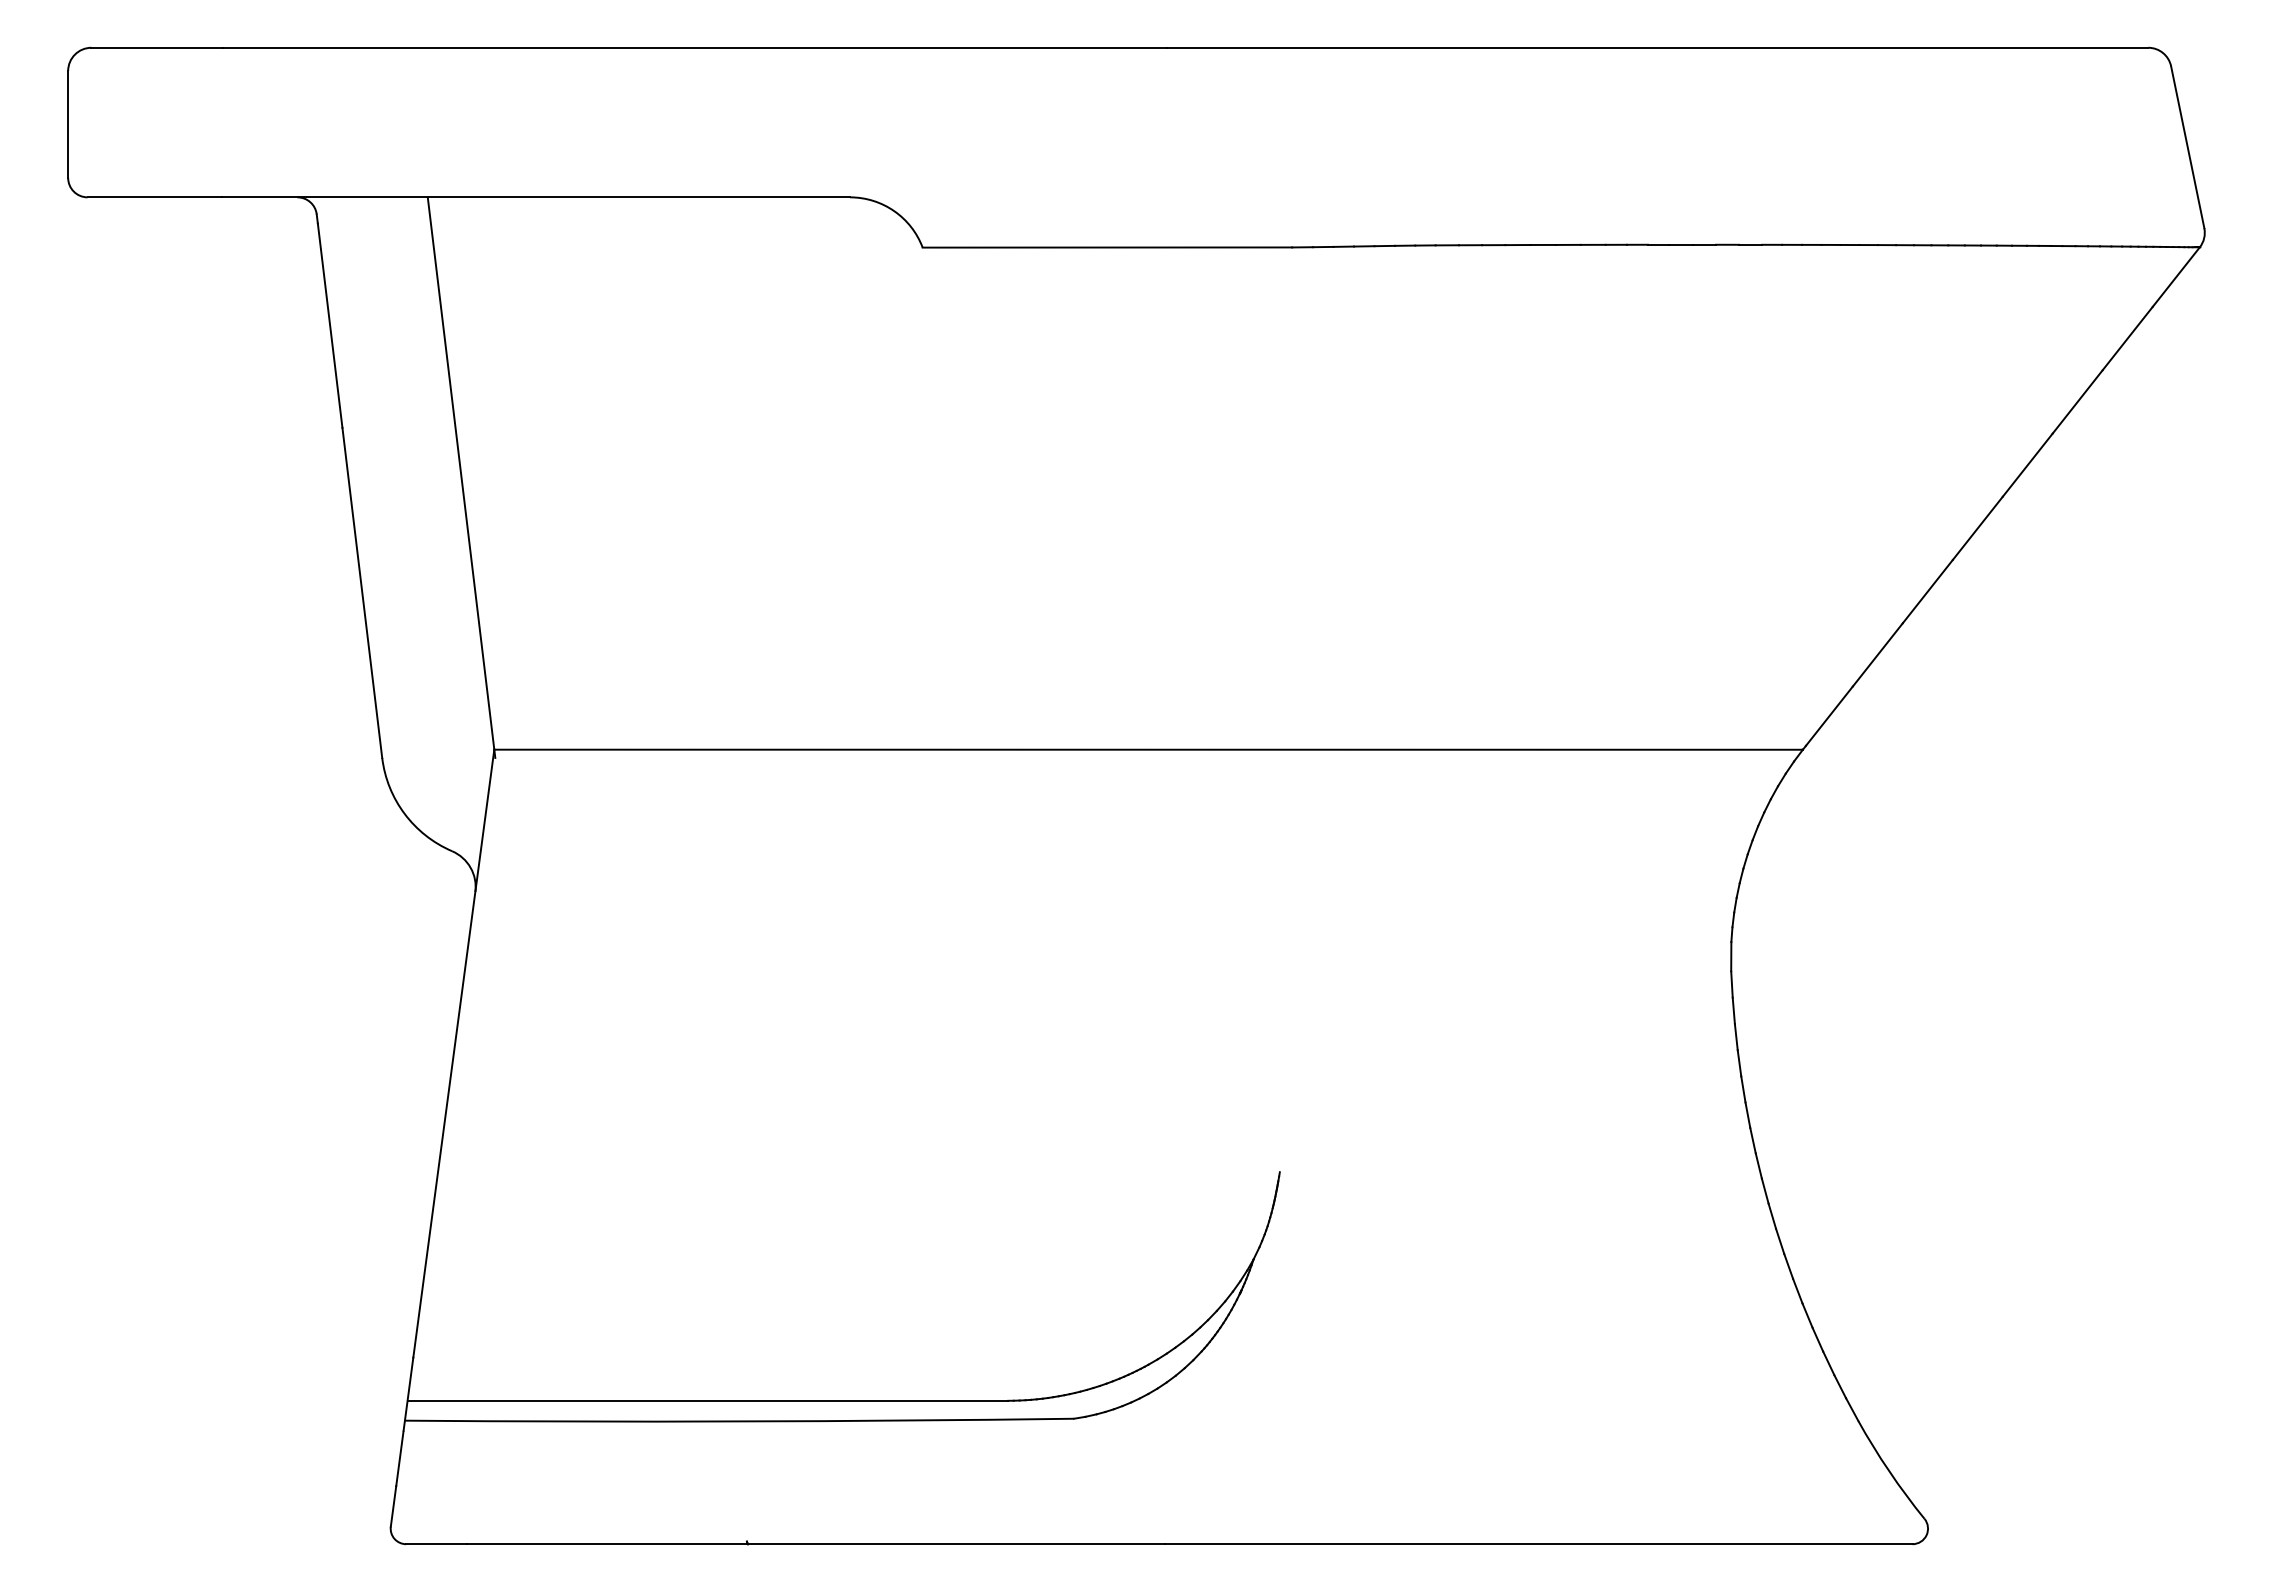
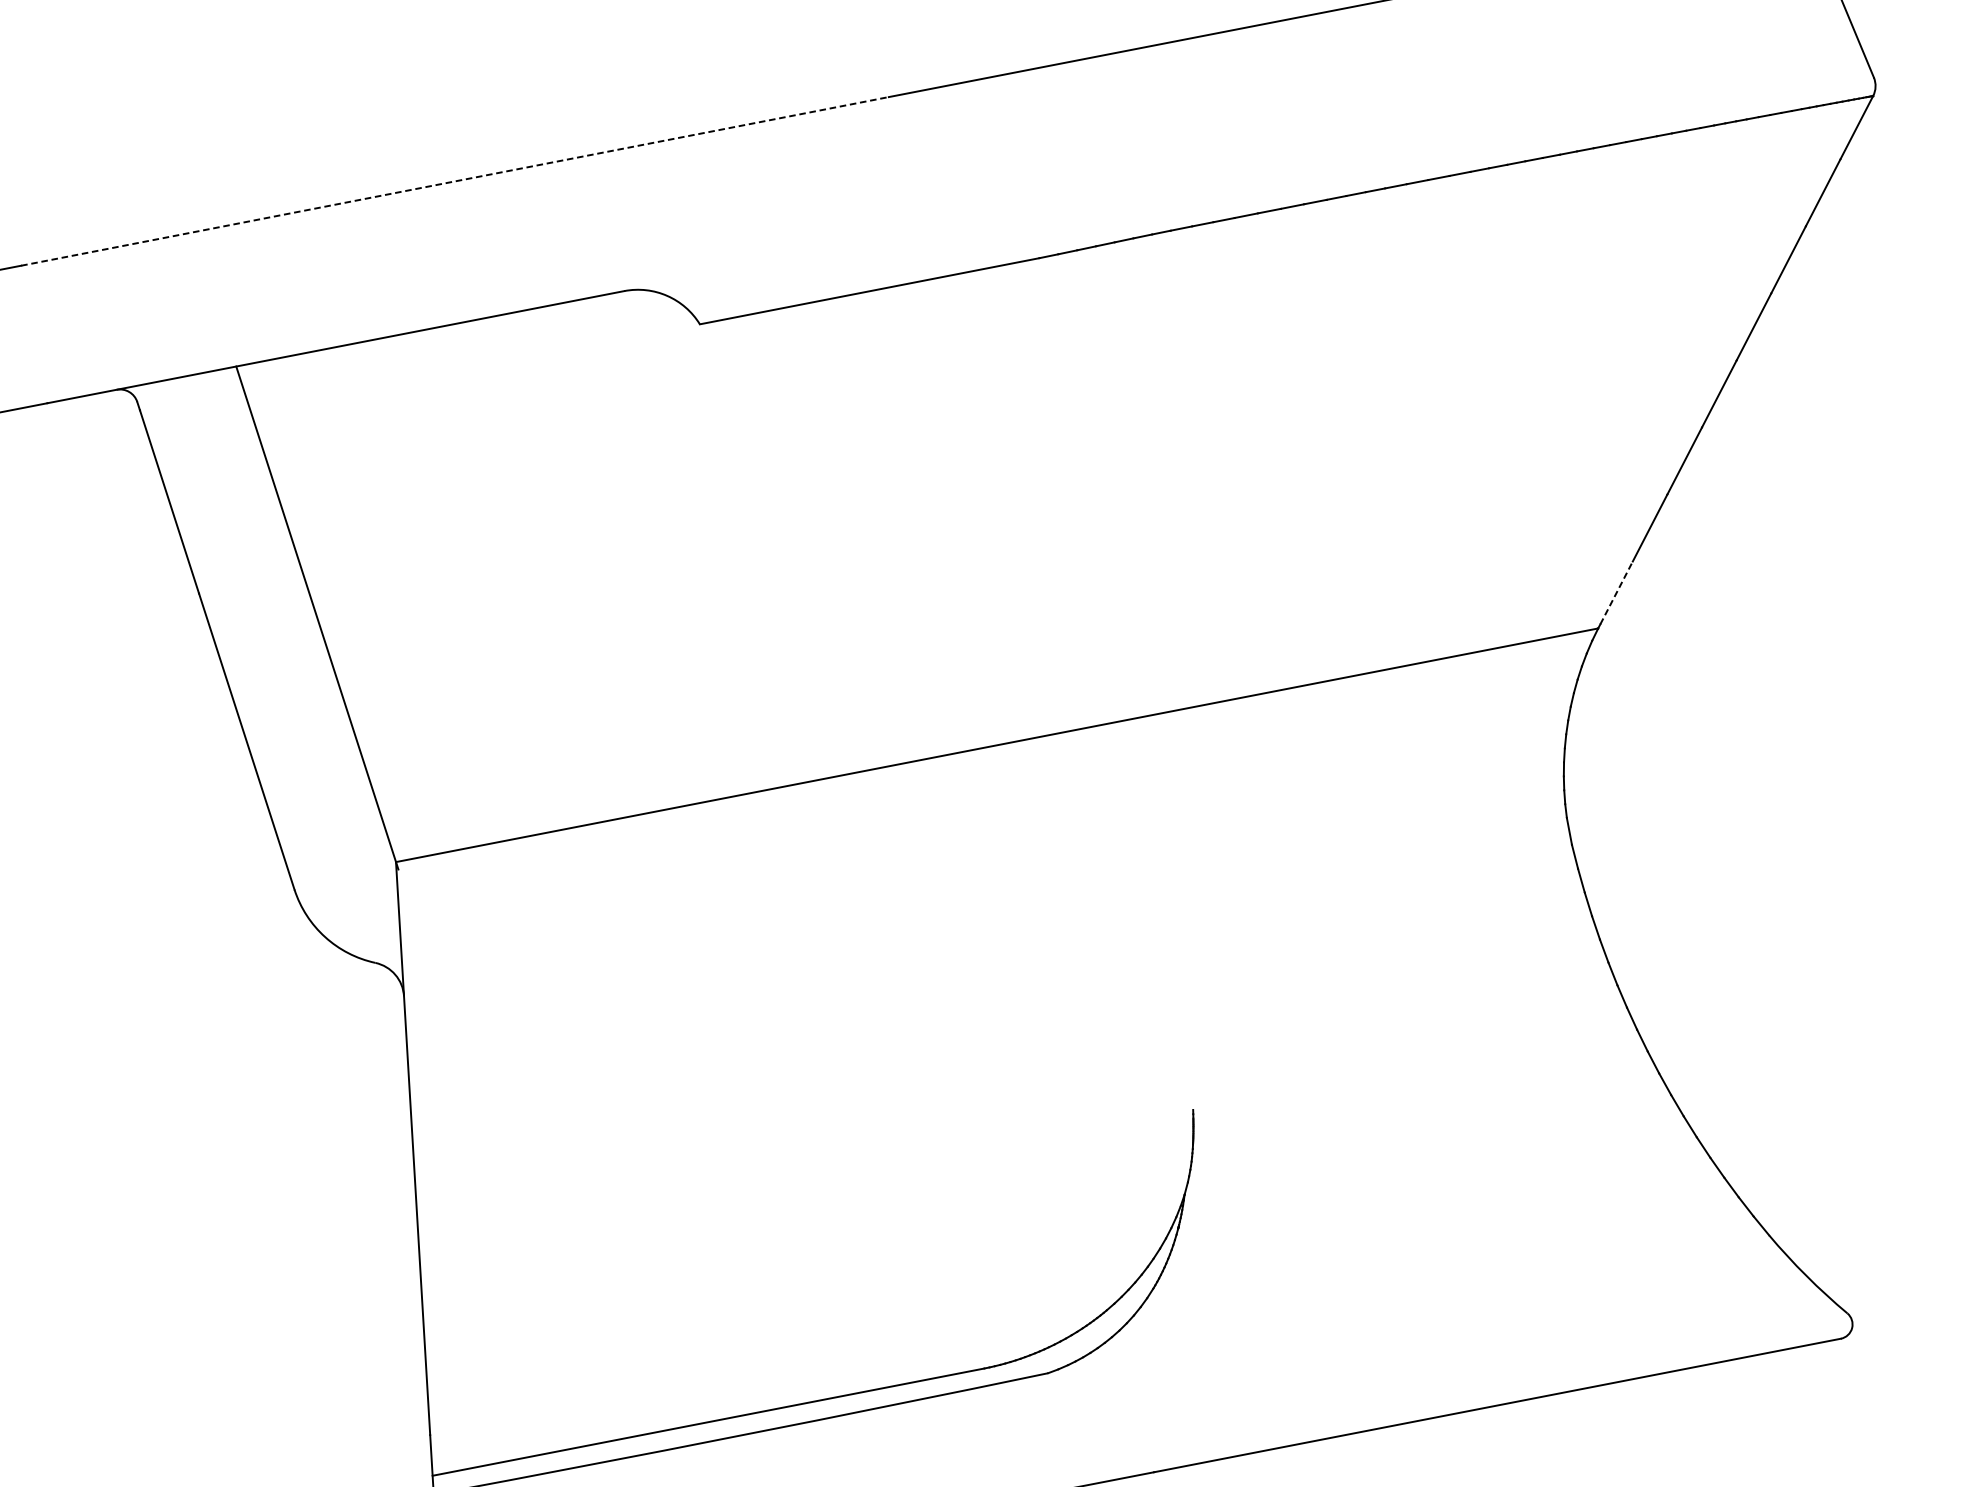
line: (695, 47) -> (455, 181), solid -> dashed
line: (1829, 716) -> (1616, 593), solid -> dashed

